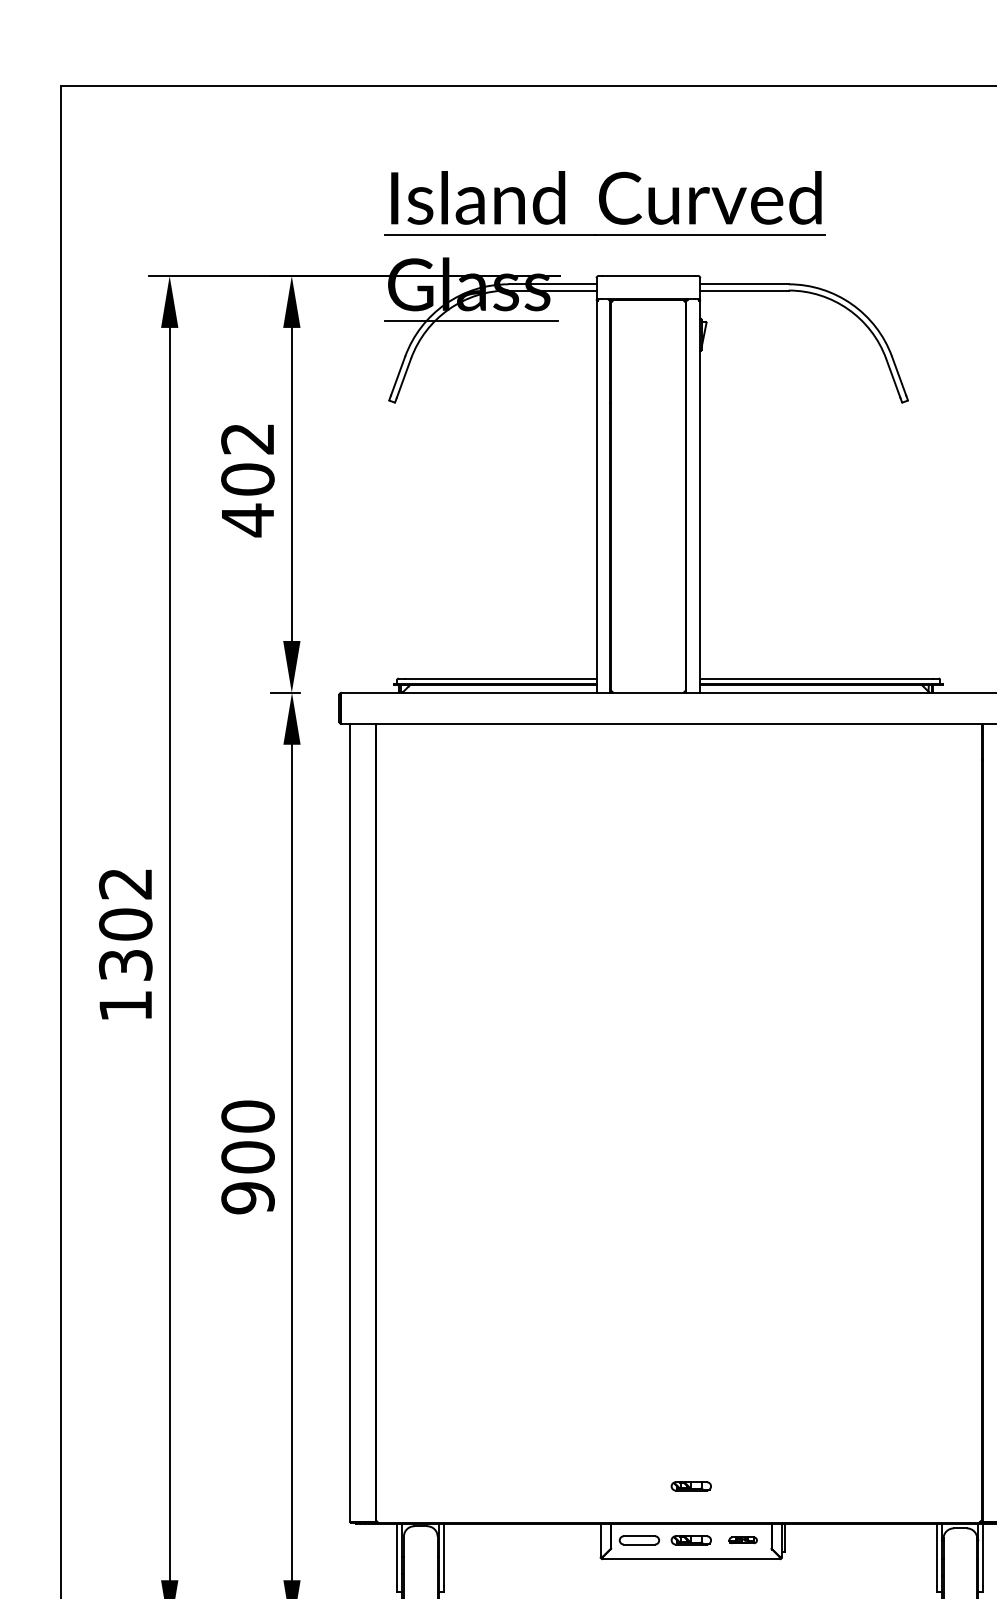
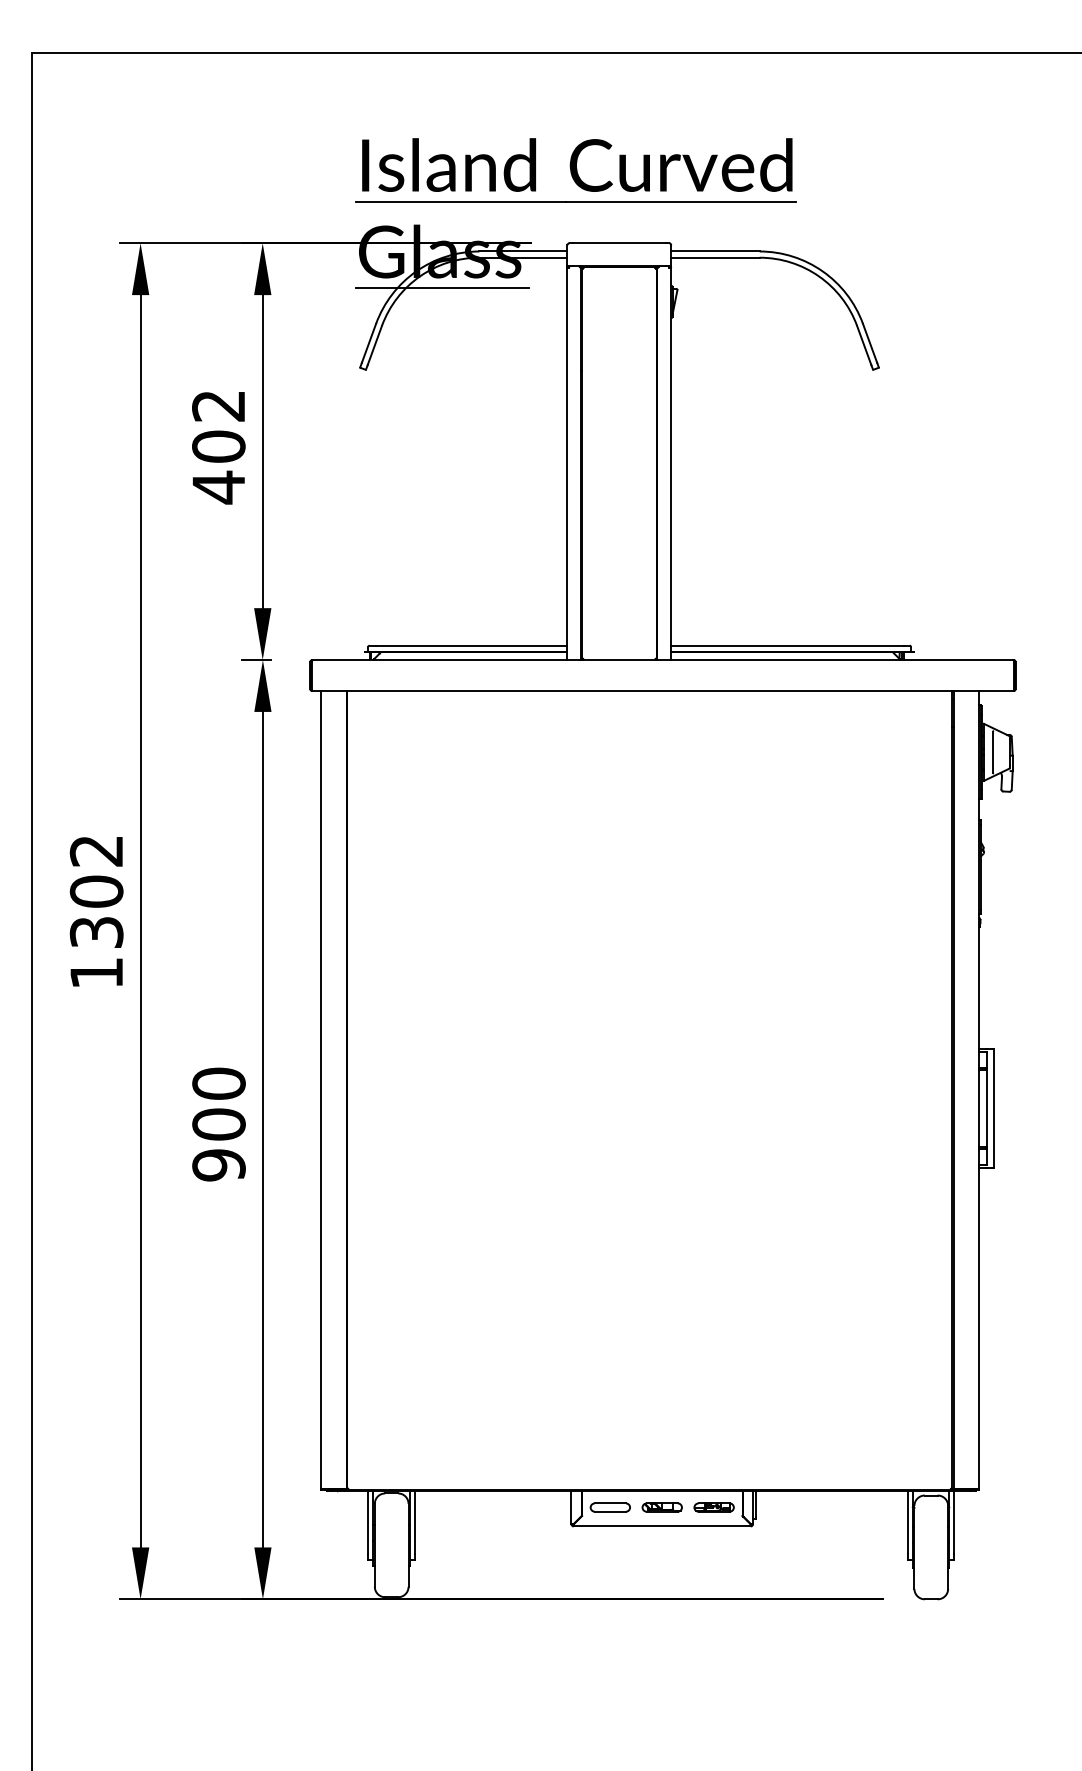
part: (690, 1486) -> (661, 1453), removed
part: (742, 1540) -> (713, 1507), size x1.43

